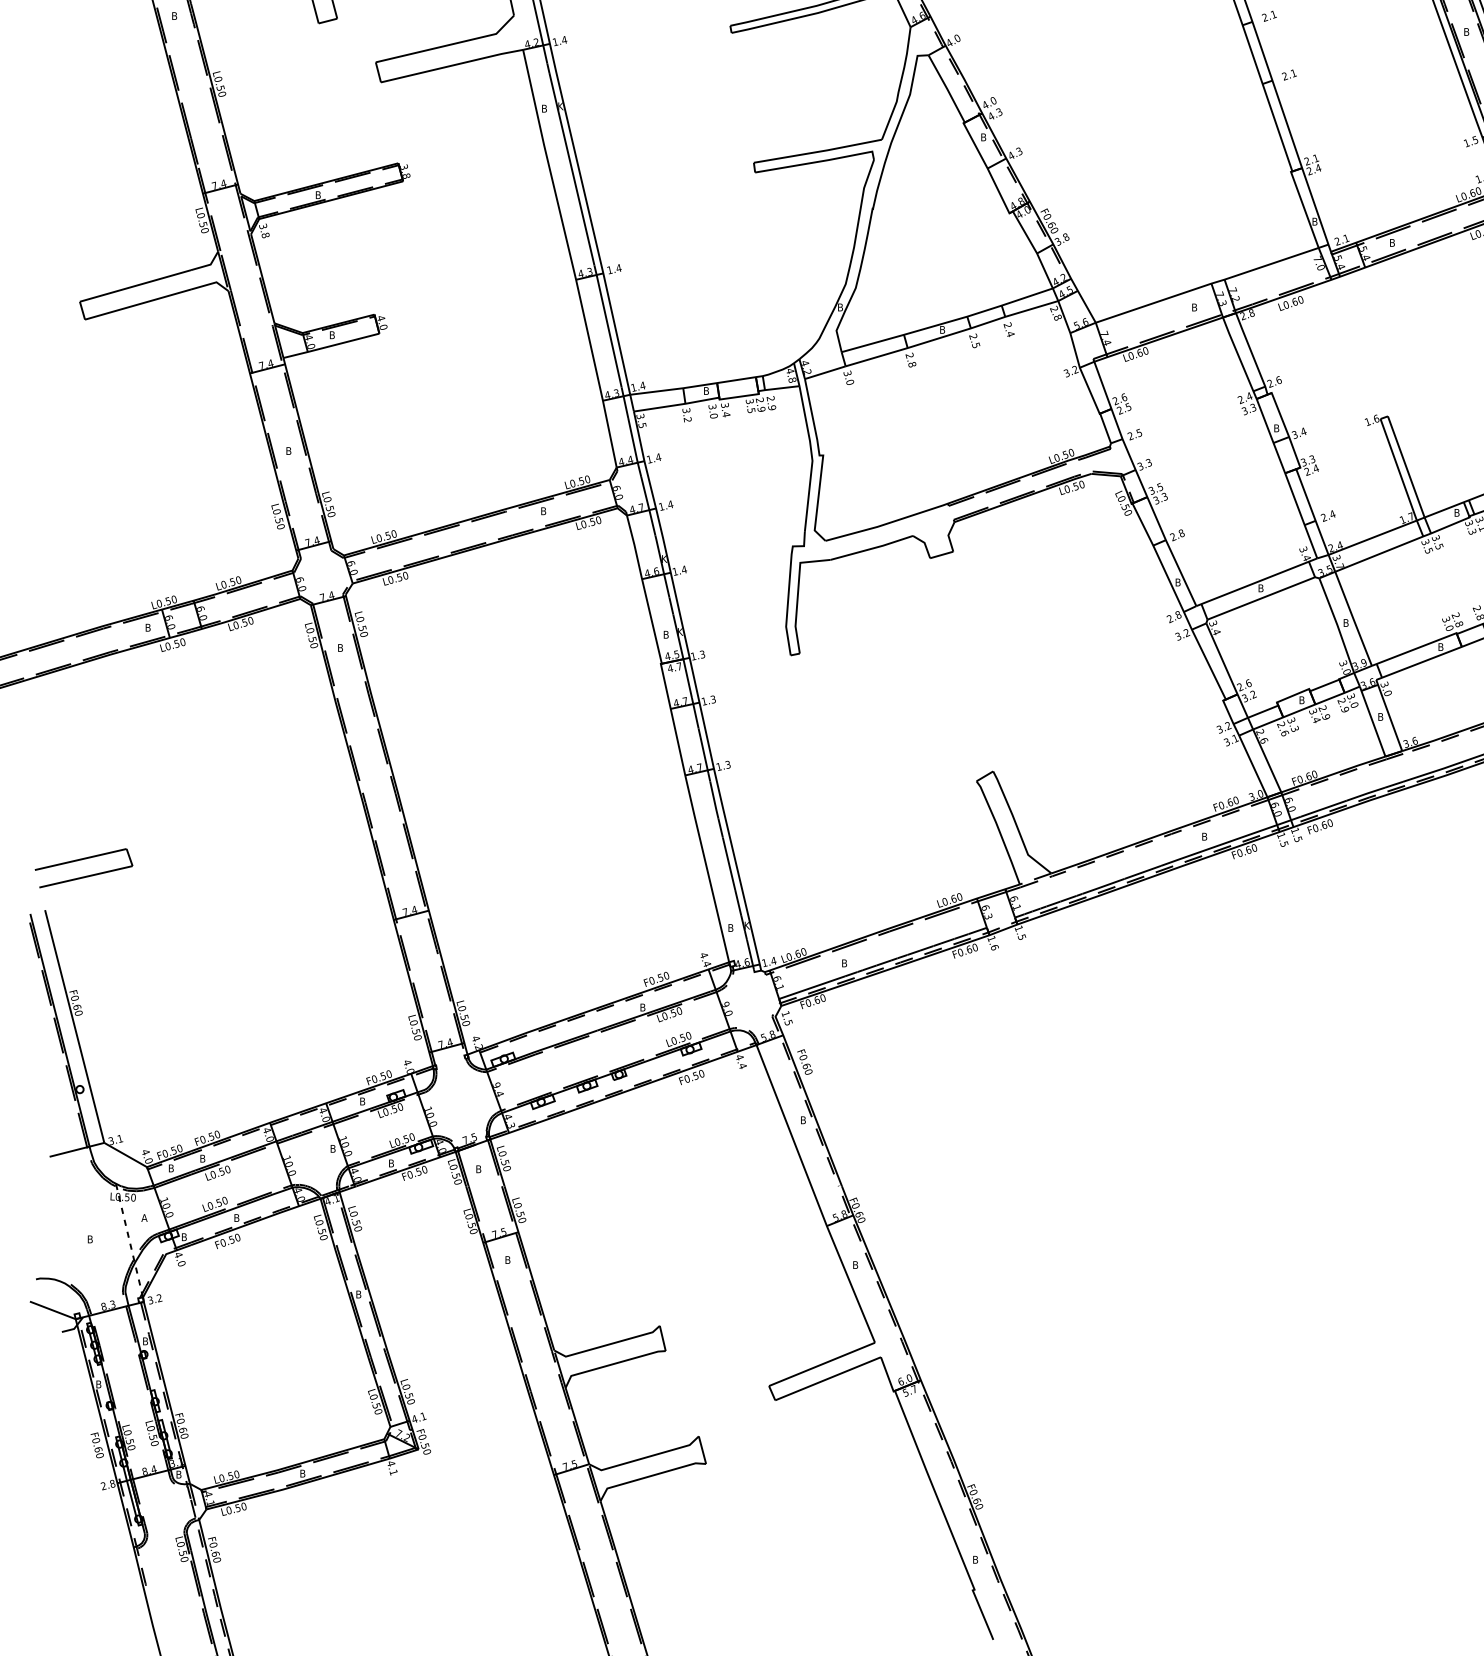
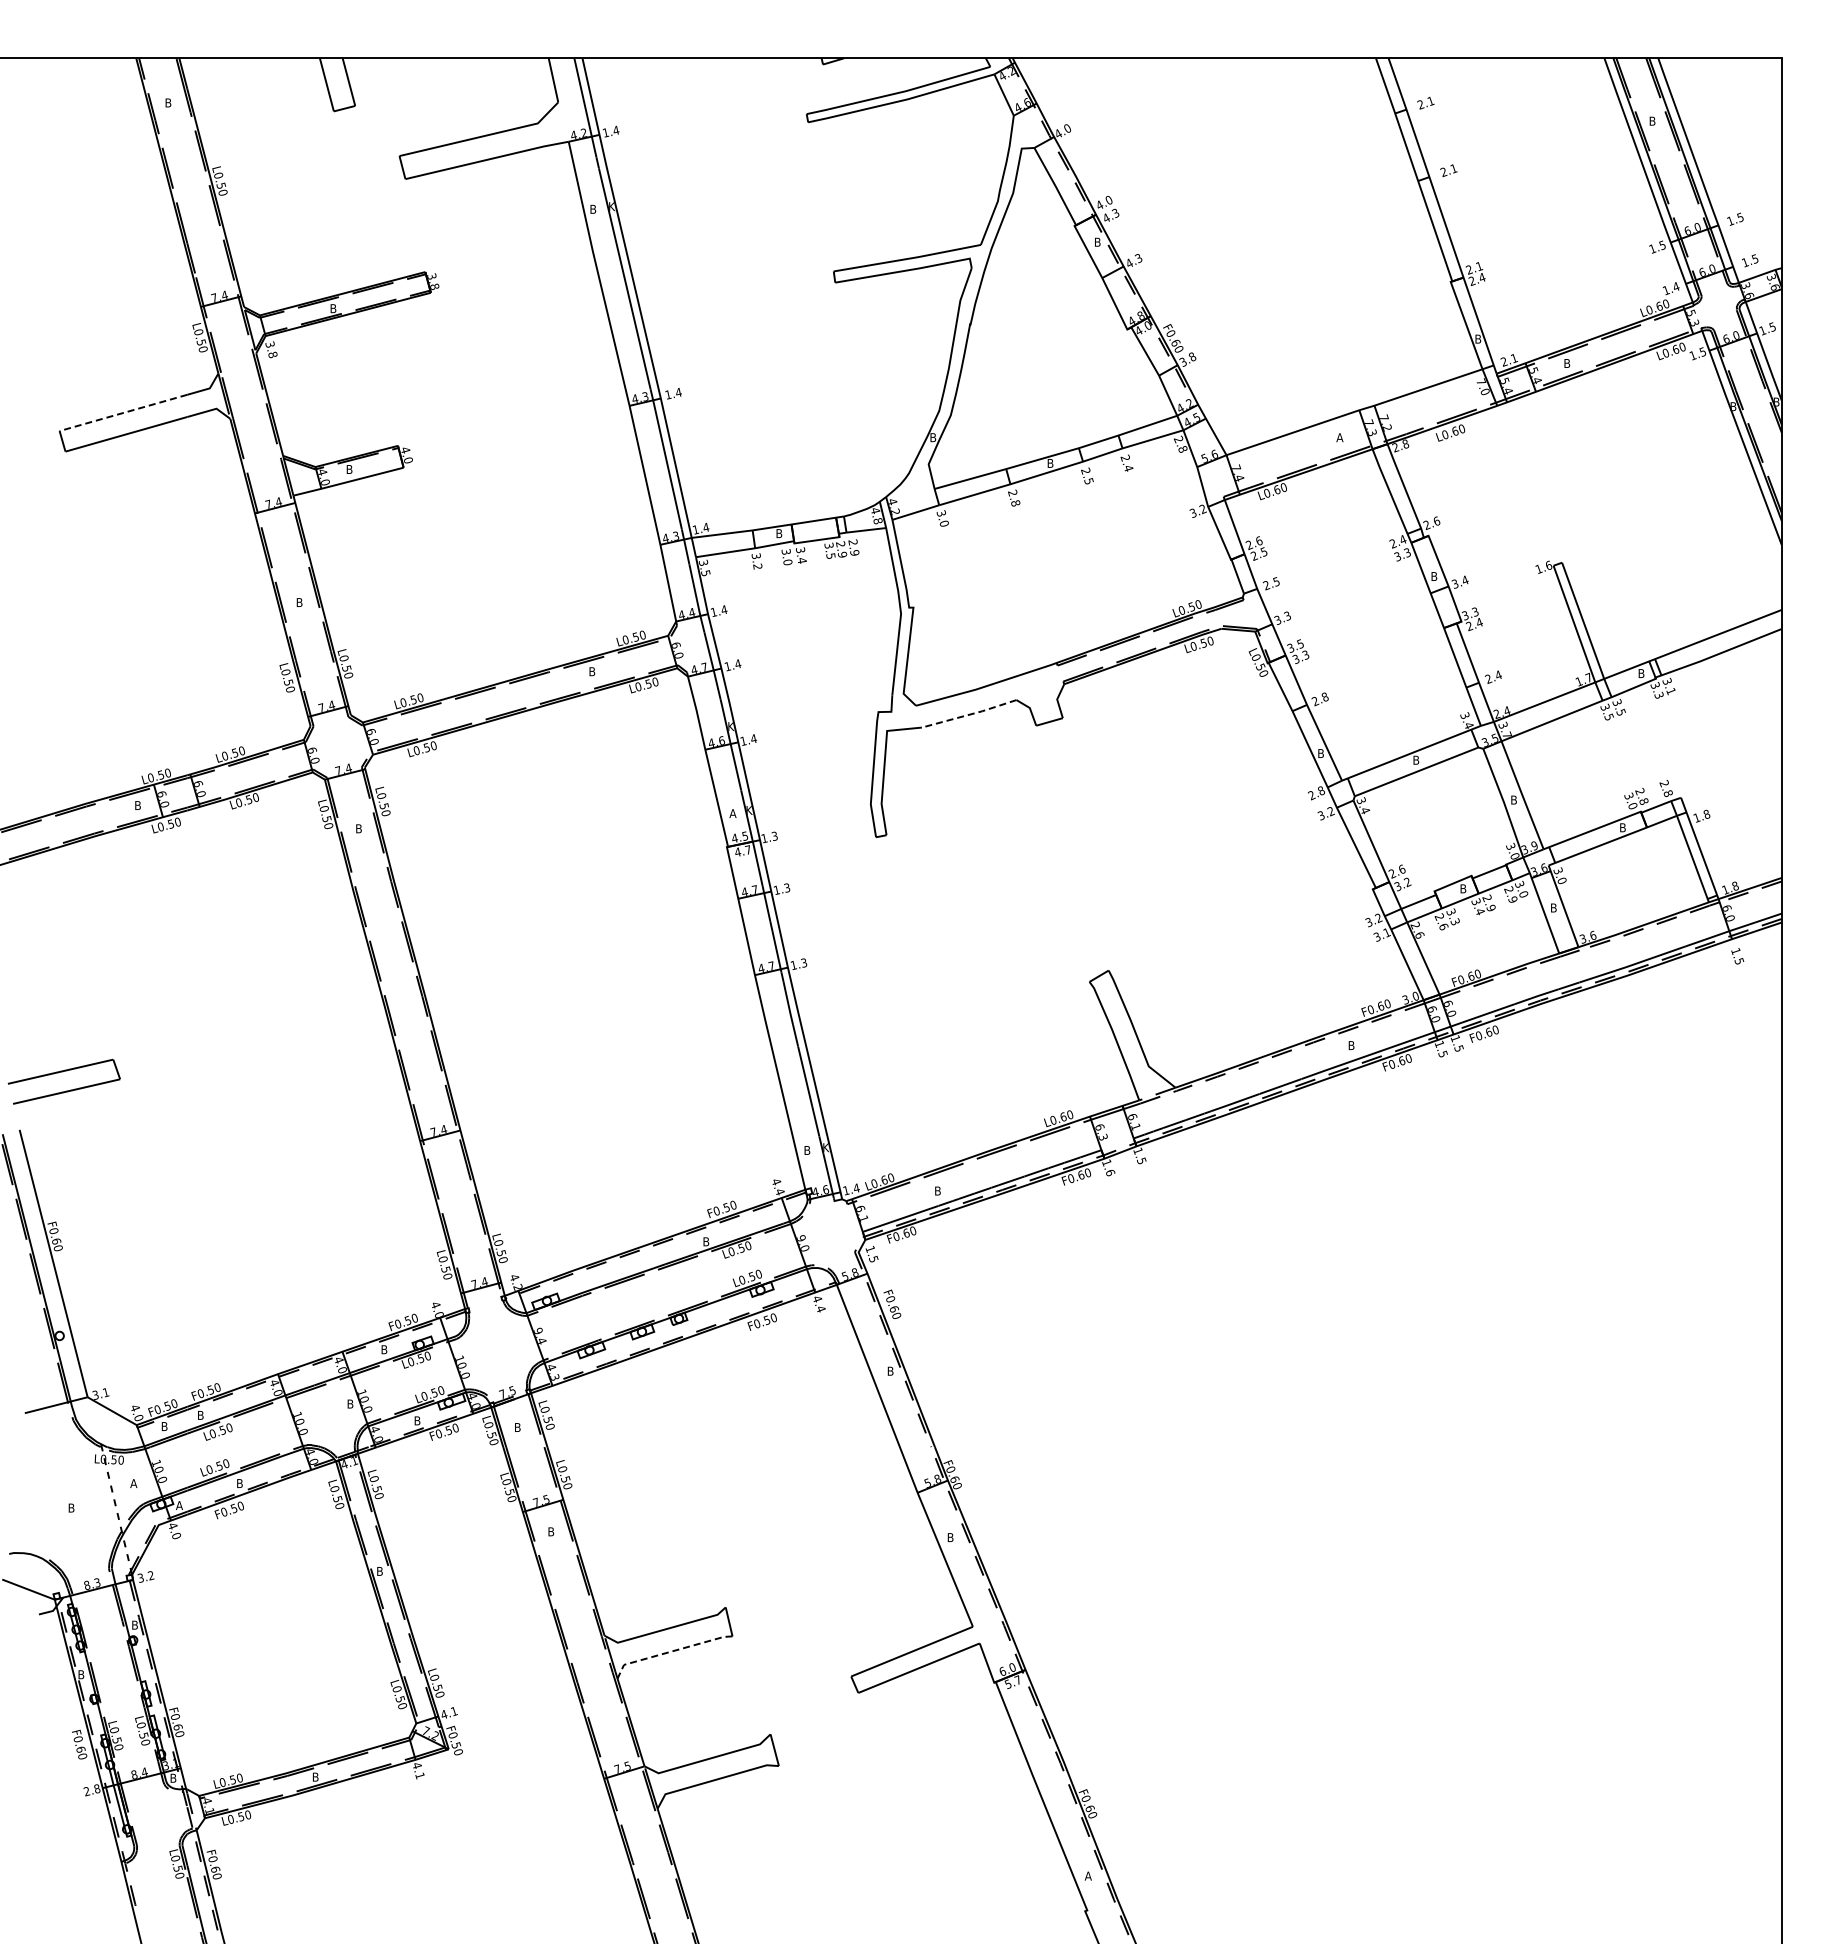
line: (134, 286) -> (122, 413), solid -> dashed
text: (1194, 307) -> (1339, 437), B -> A
line: (872, 548) -> (969, 714), solid -> dashed
text: (665, 634) -> (732, 813), B -> A
text: (184, 1237) -> (179, 1505), B -> A
line: (611, 1365) -> (670, 1652), solid -> dashed
text: (974, 1559) -> (1087, 1875), B -> A

